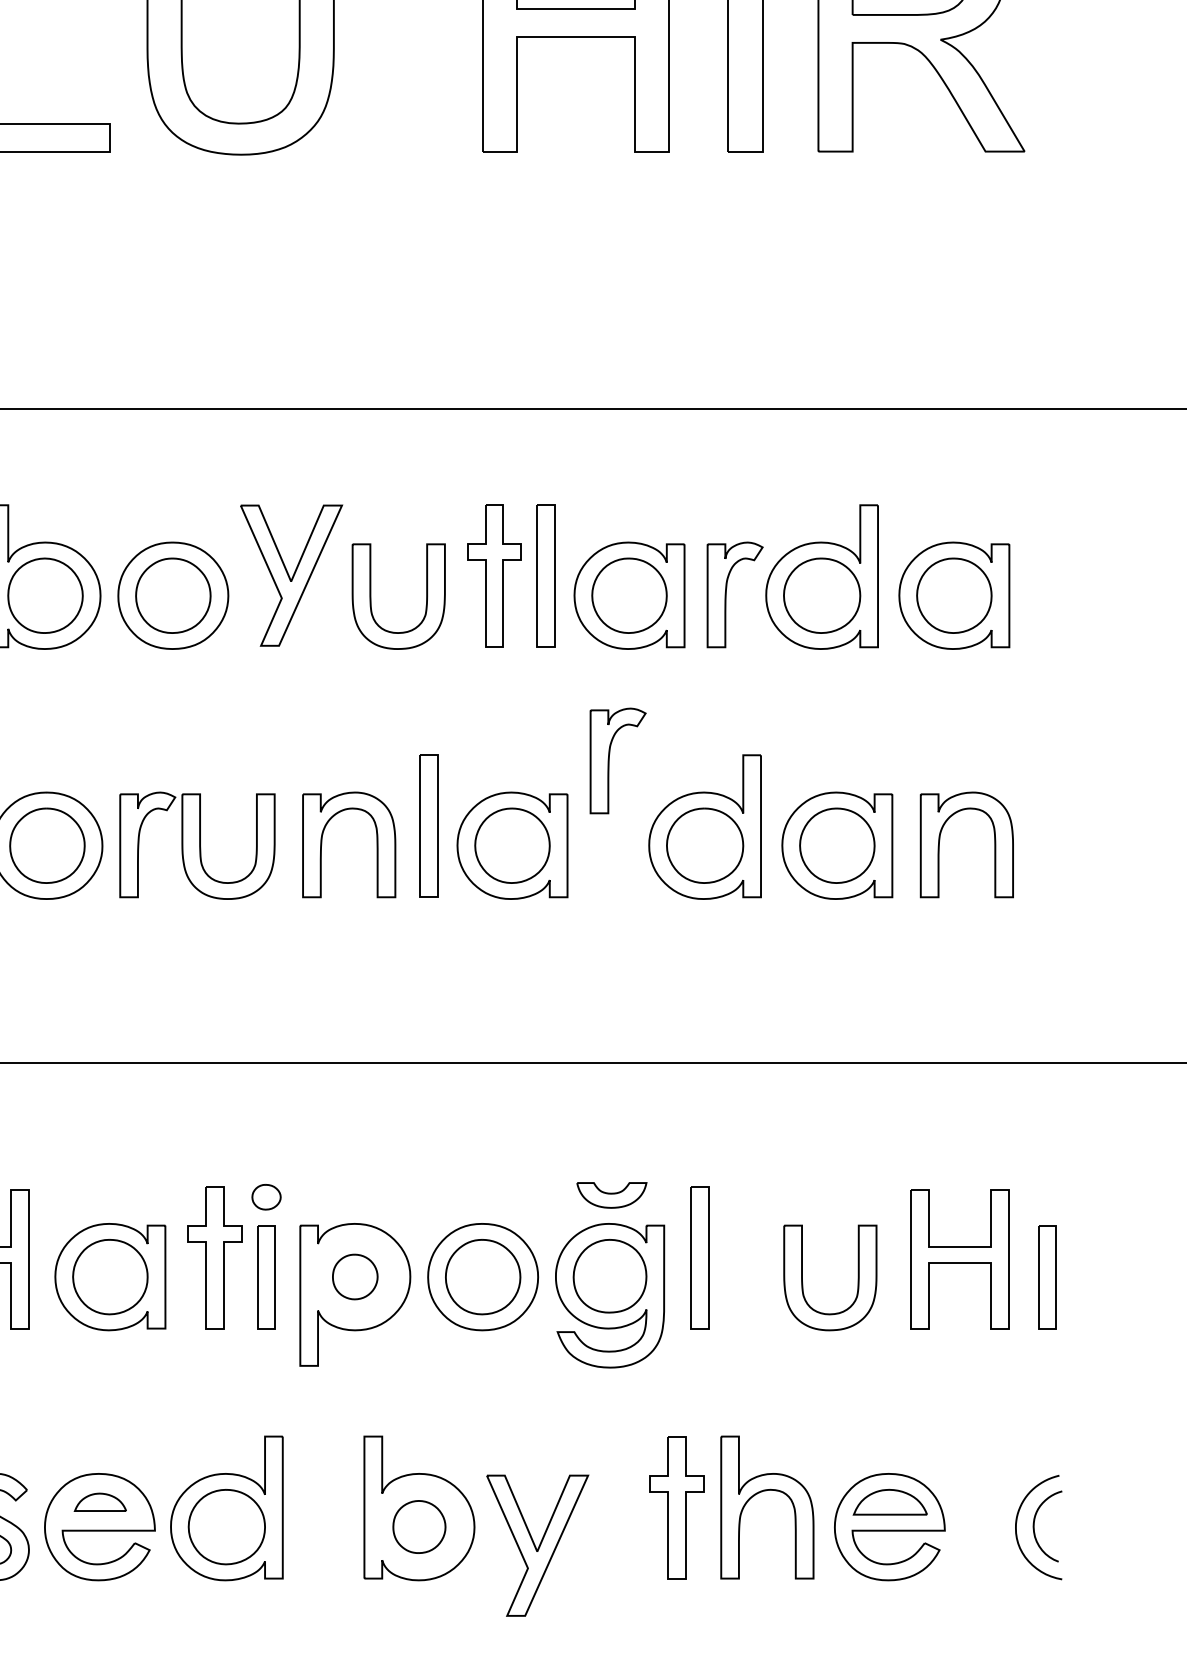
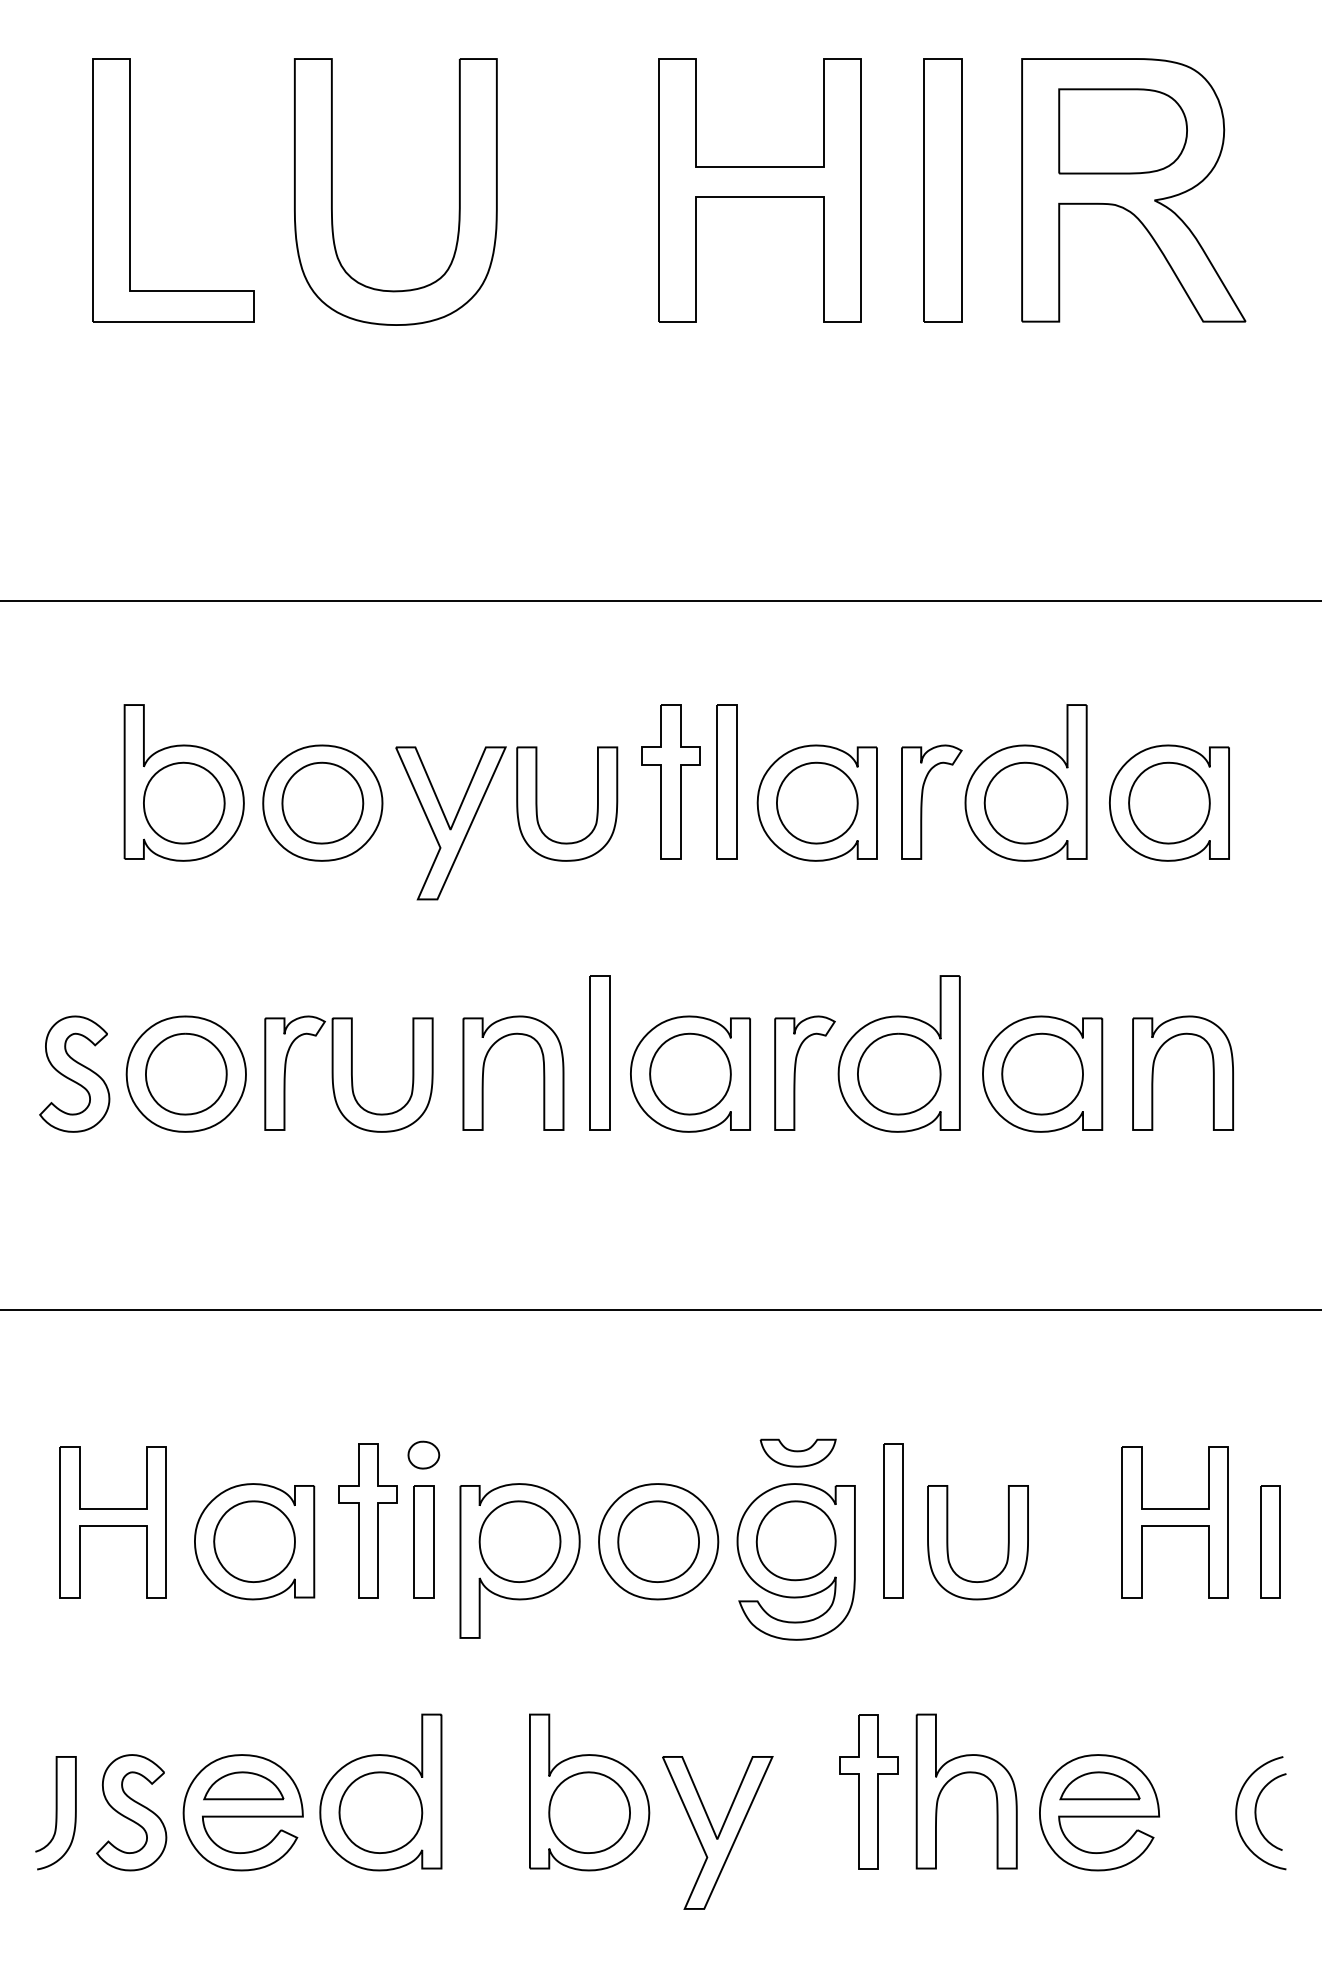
part: (291, 575) -> (450, 823), moved
part: (609, 760) -> (795, 1072), moved
part: (354, 1276) -> (519, 1541), size x1.67
part: (803, 1277) -> (948, 1542), moved
part: (100, 1501) -> (243, 1785), size x1.43
part: (419, 1526) -> (589, 1812), size x1.43

